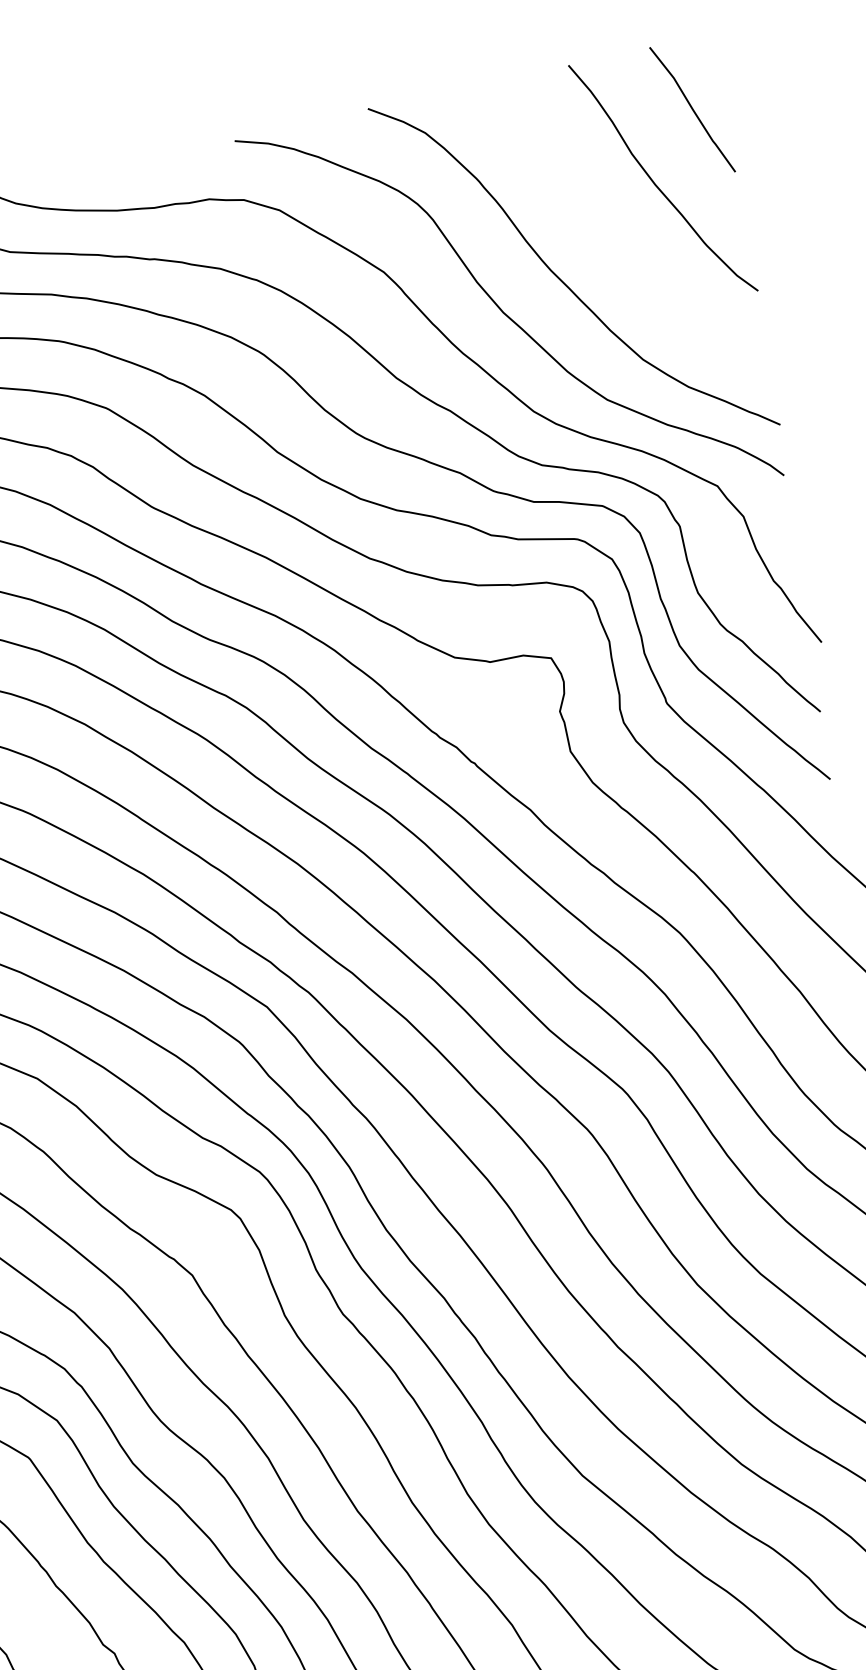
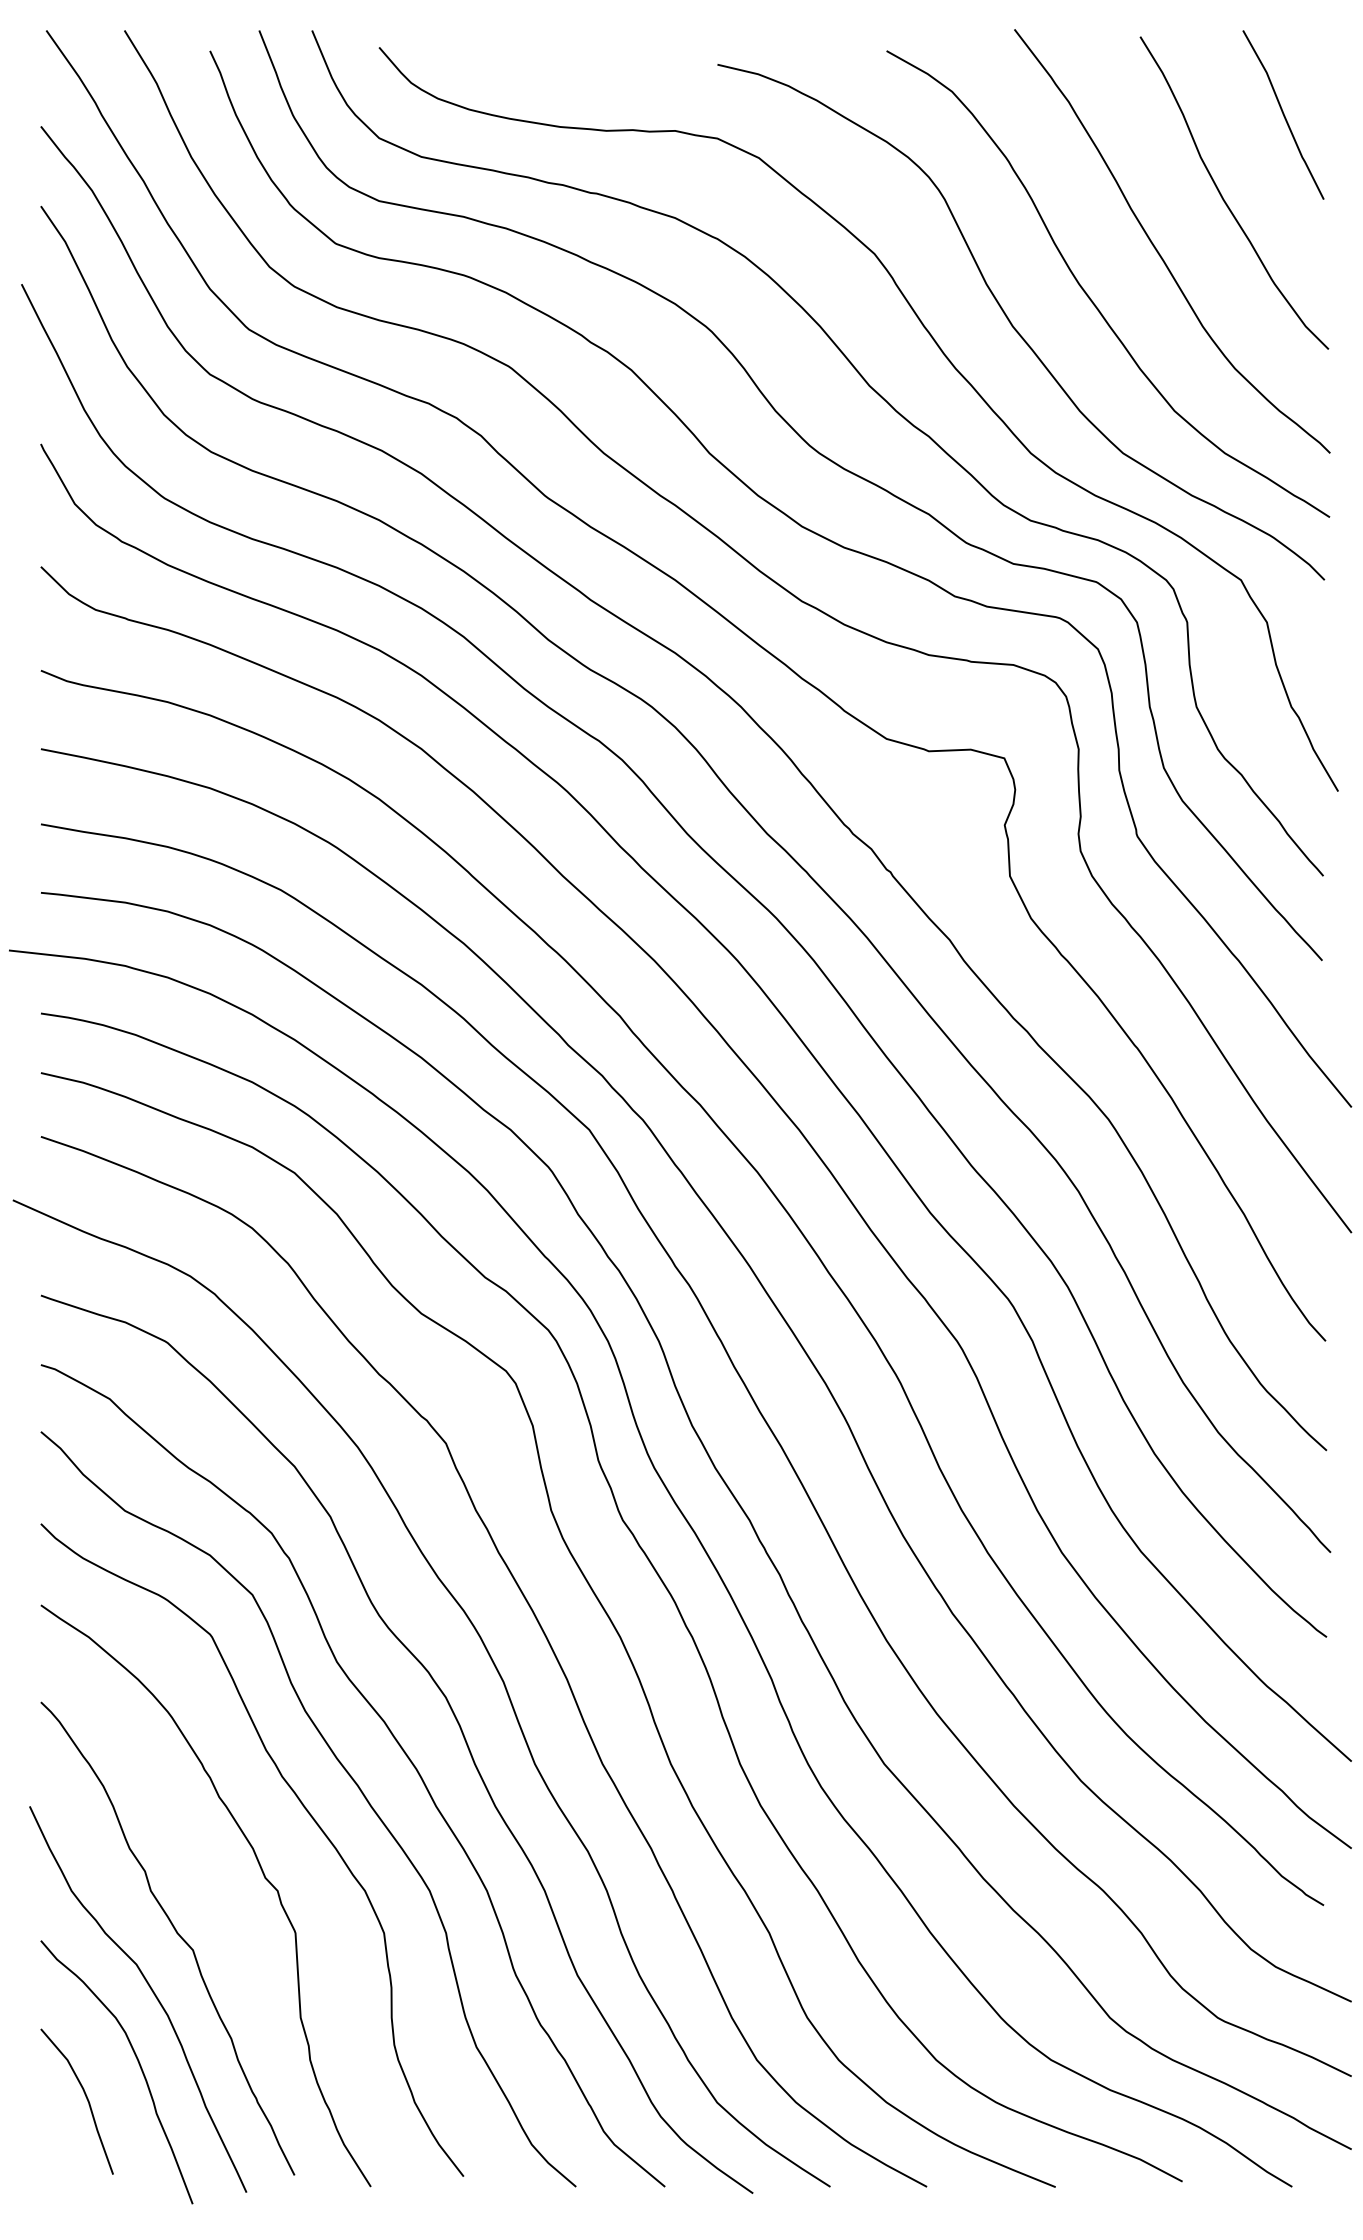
curve: (609, 232) -> (1157, 249), added

